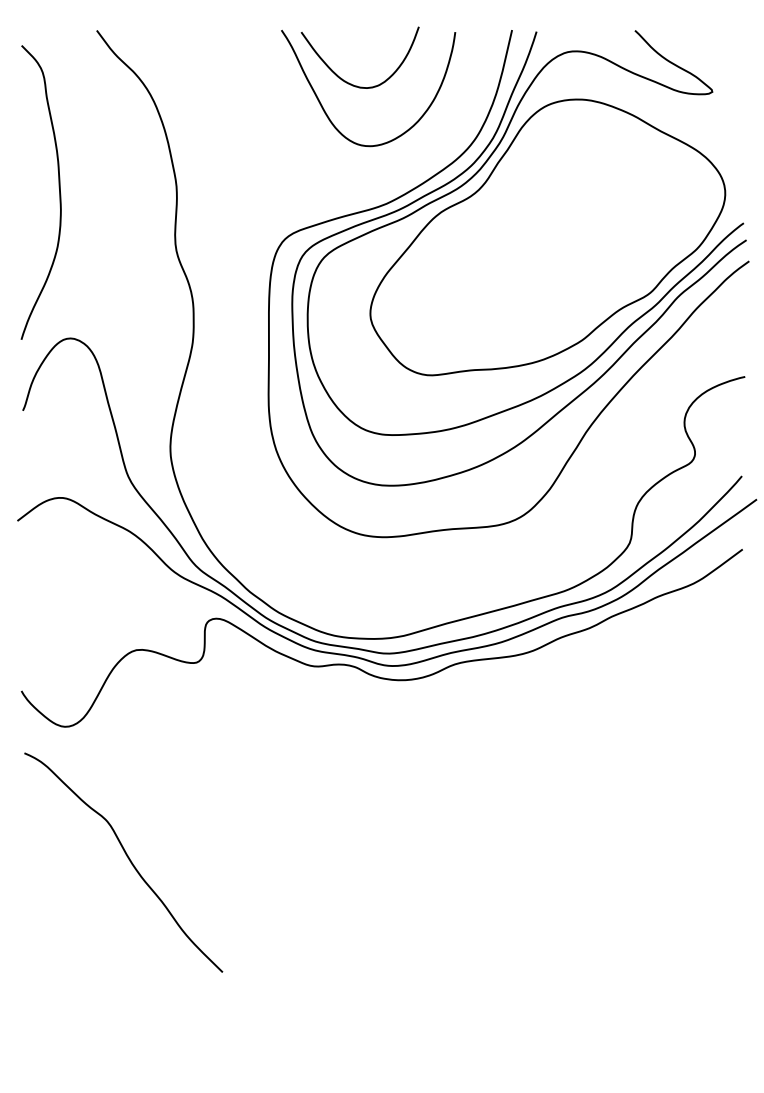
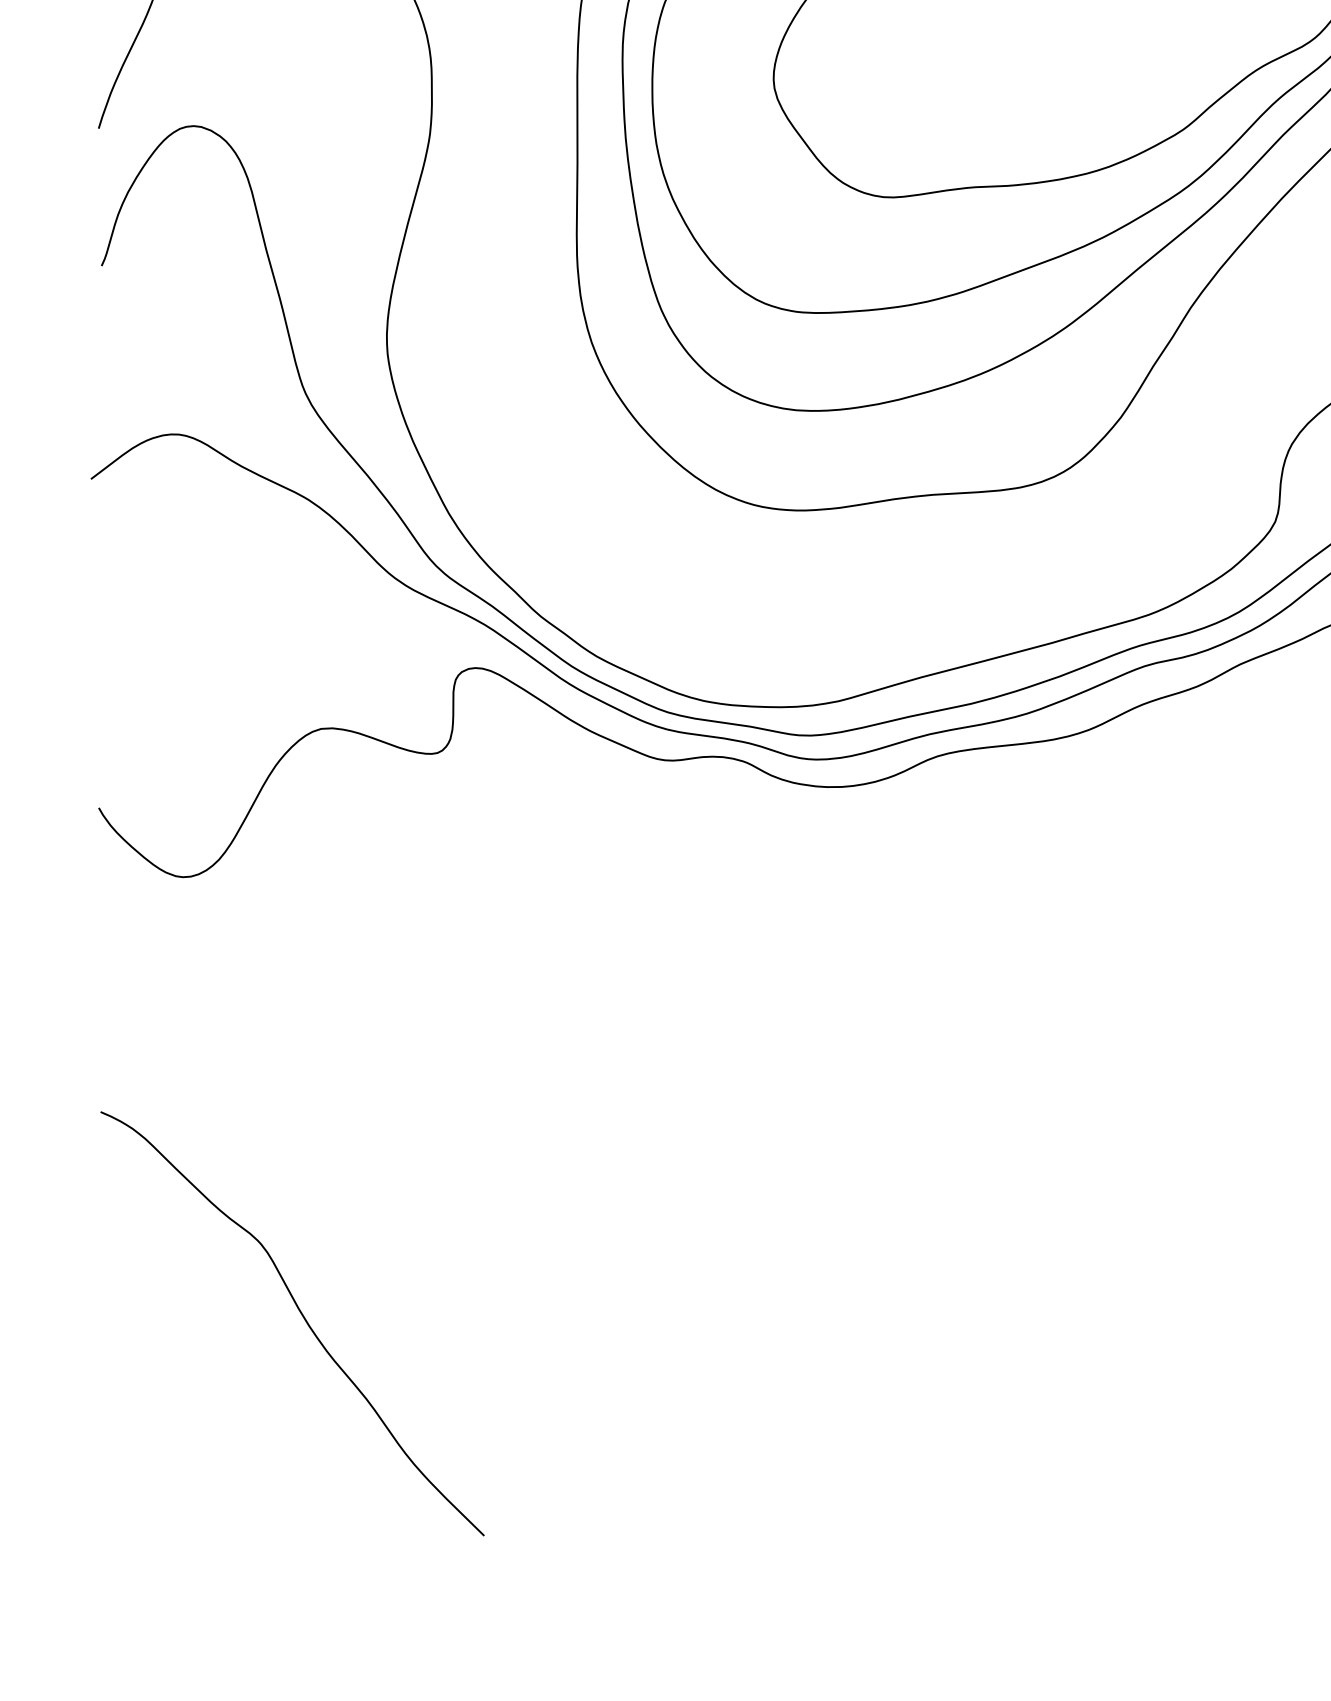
curve: (127, 858) -> (299, 1315), moved

